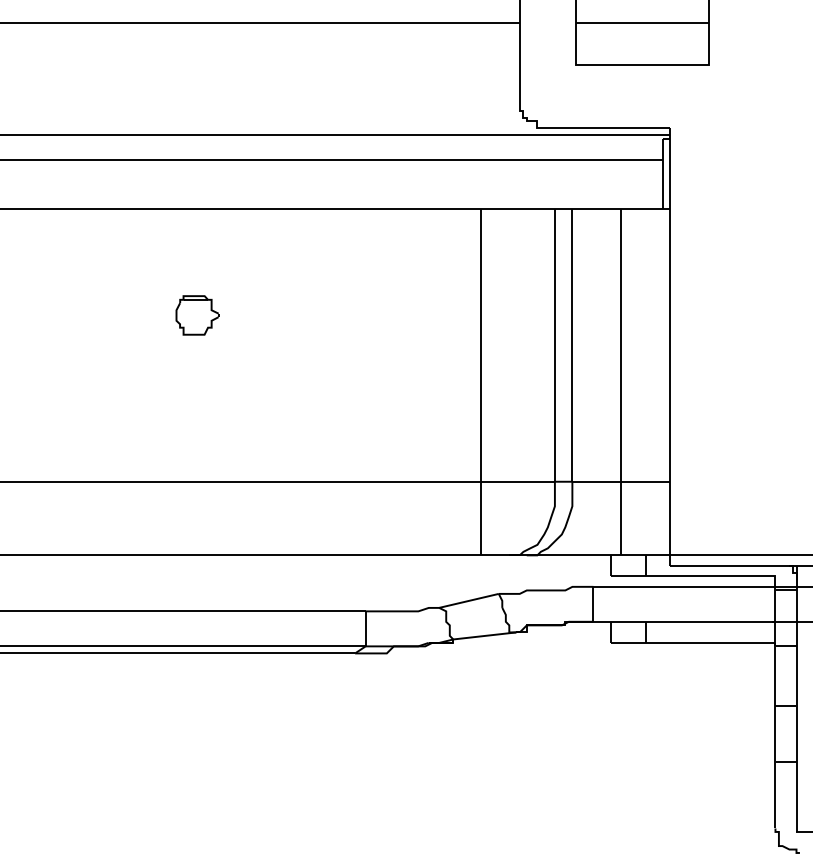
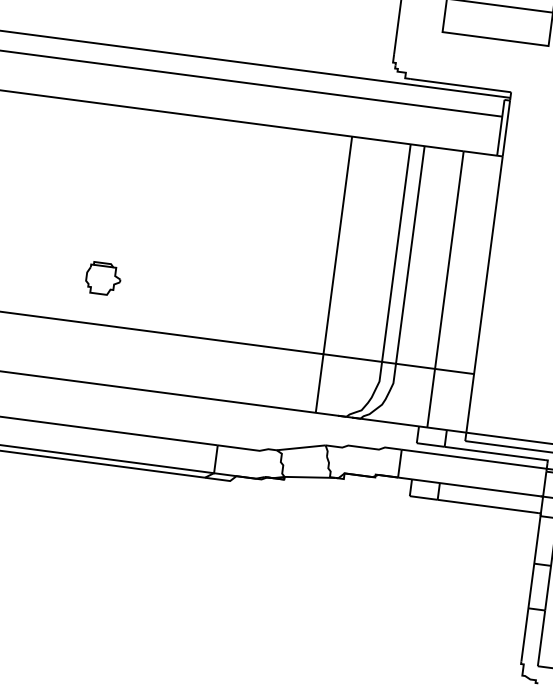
part: (197, 315) -> (103, 278), moved

